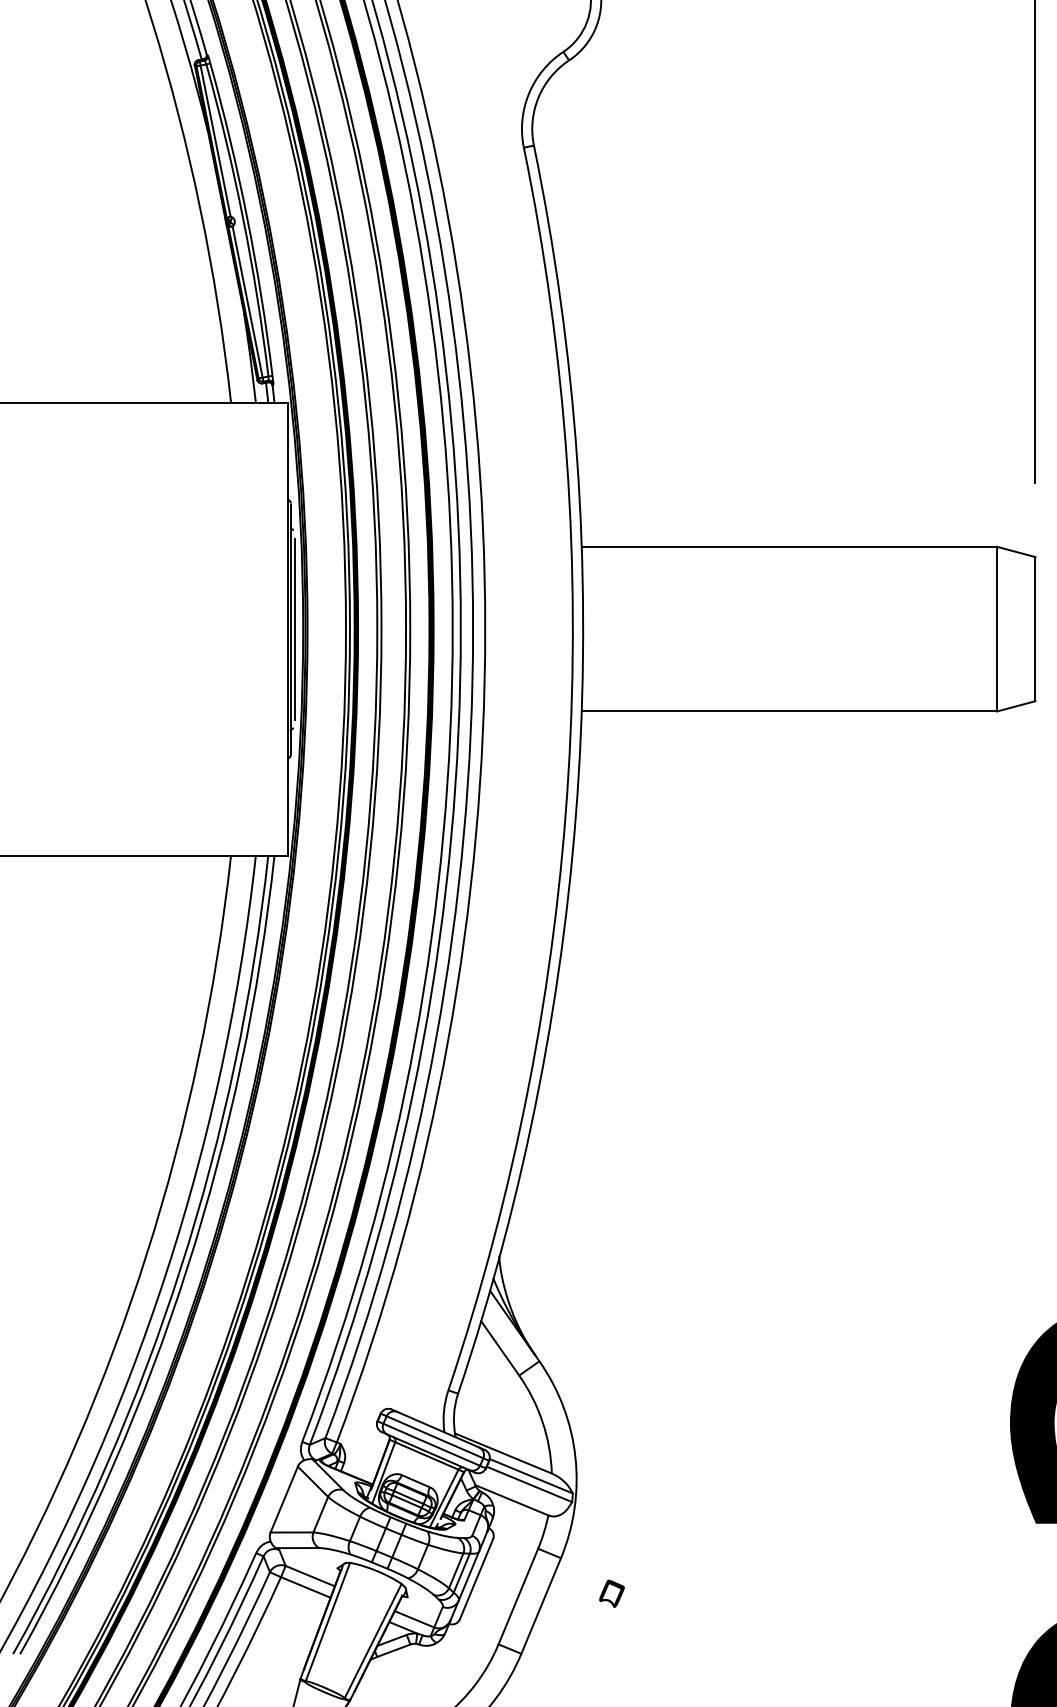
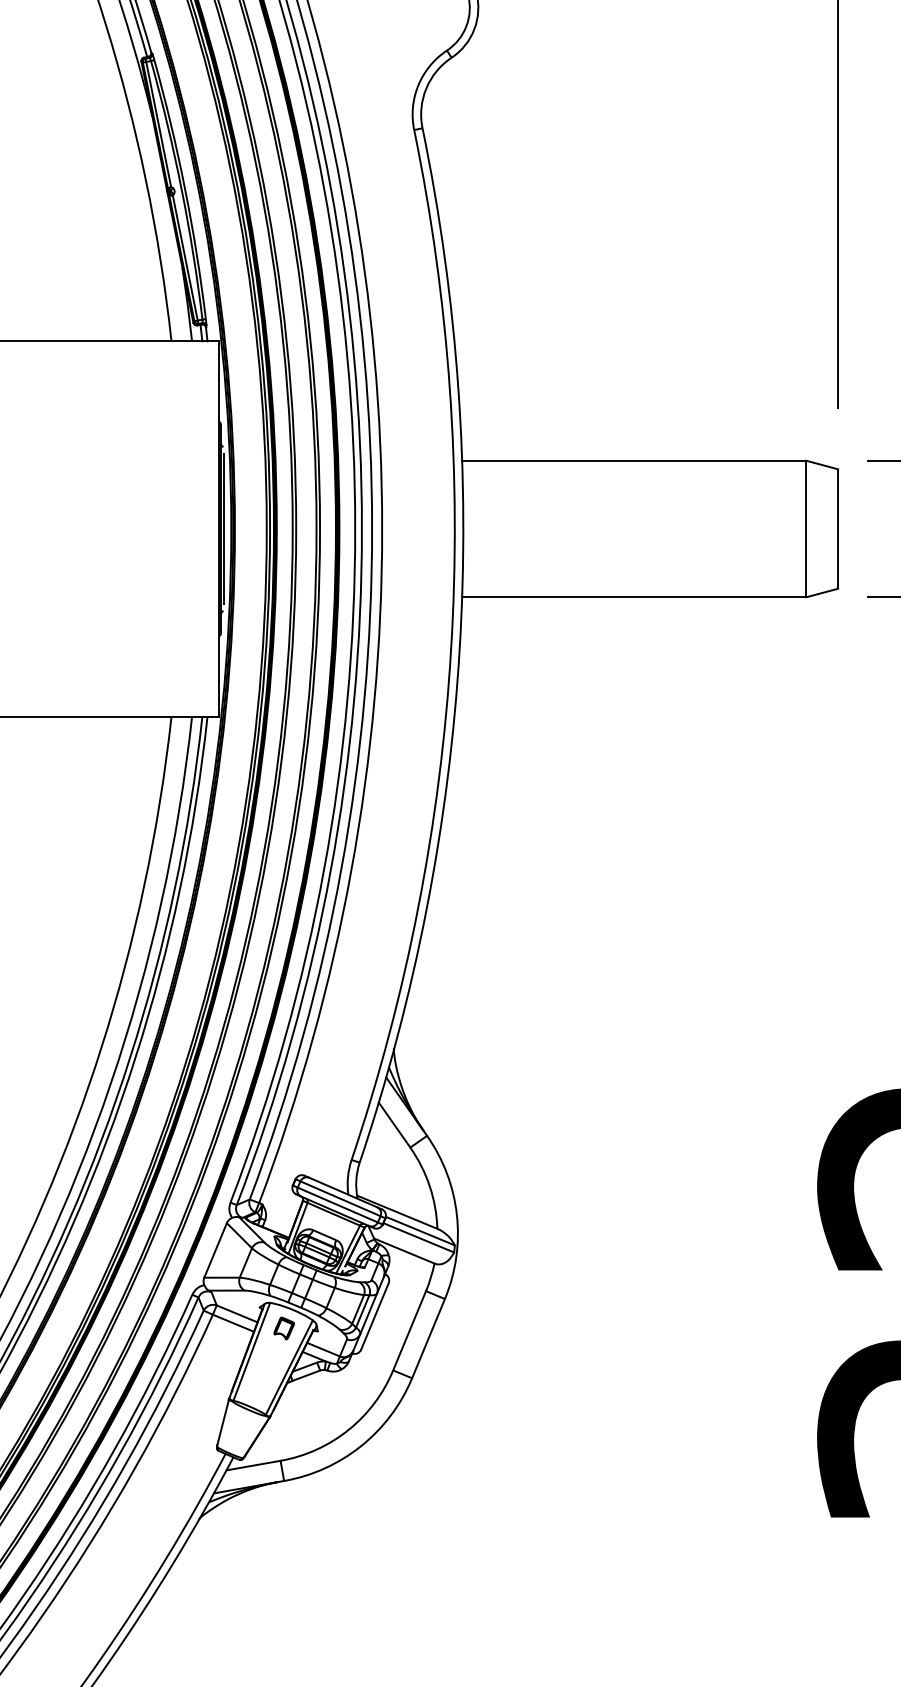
part: (611, 1593) -> (283, 1328), moved

